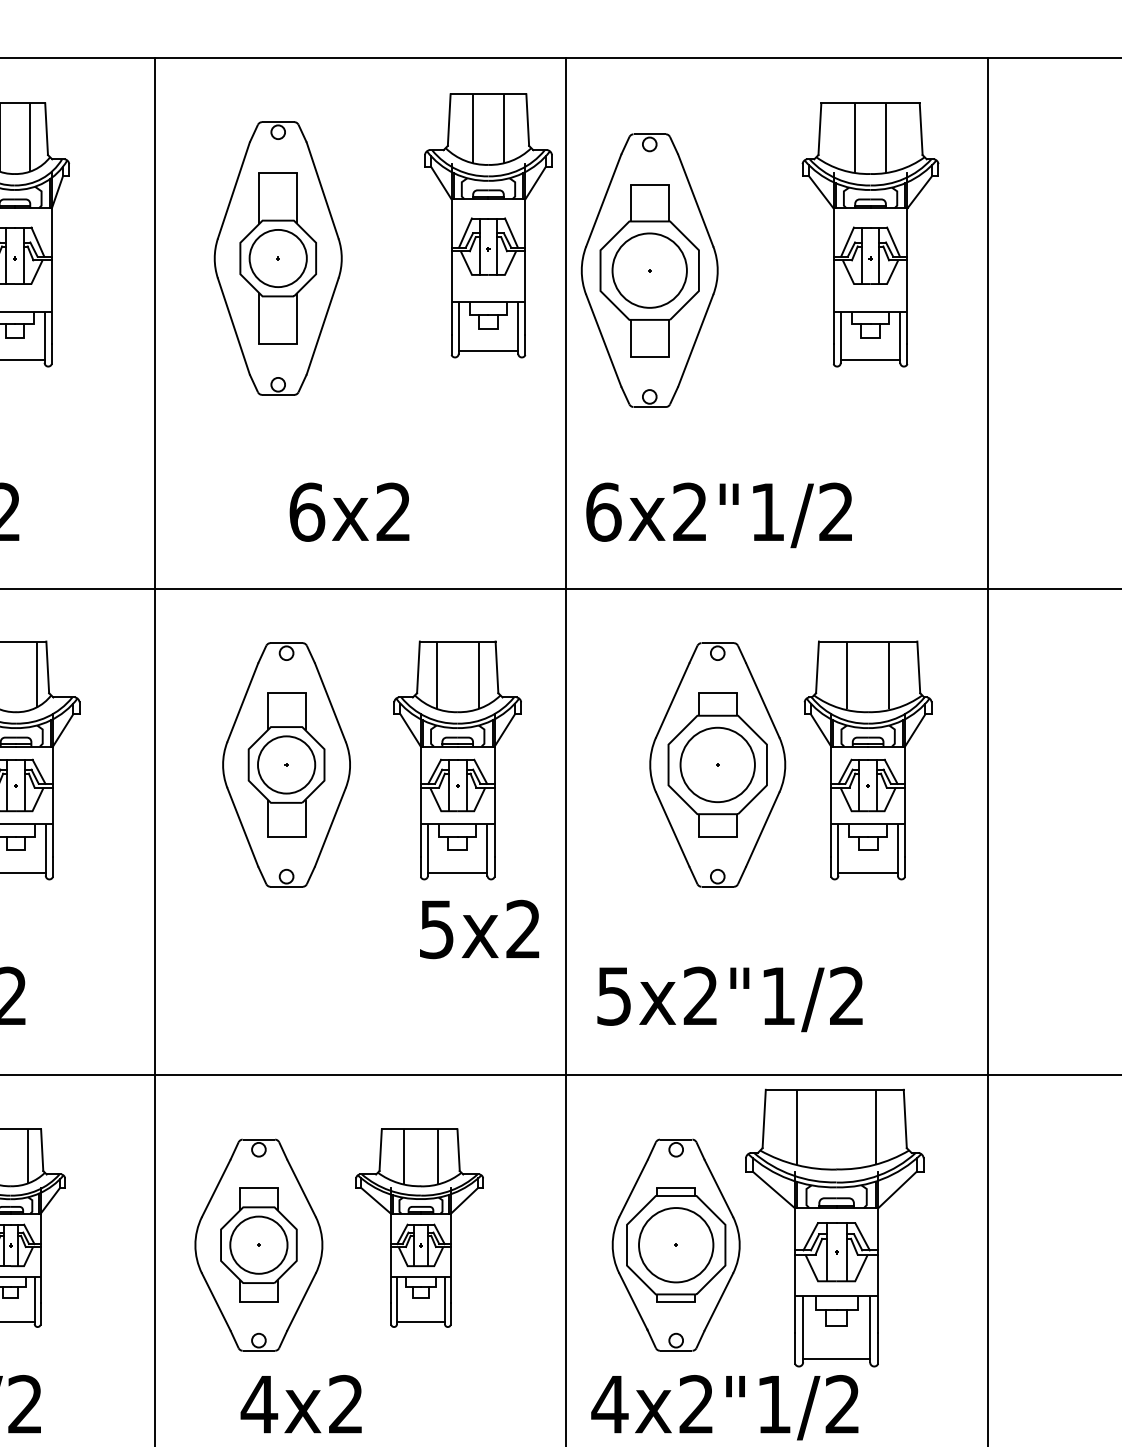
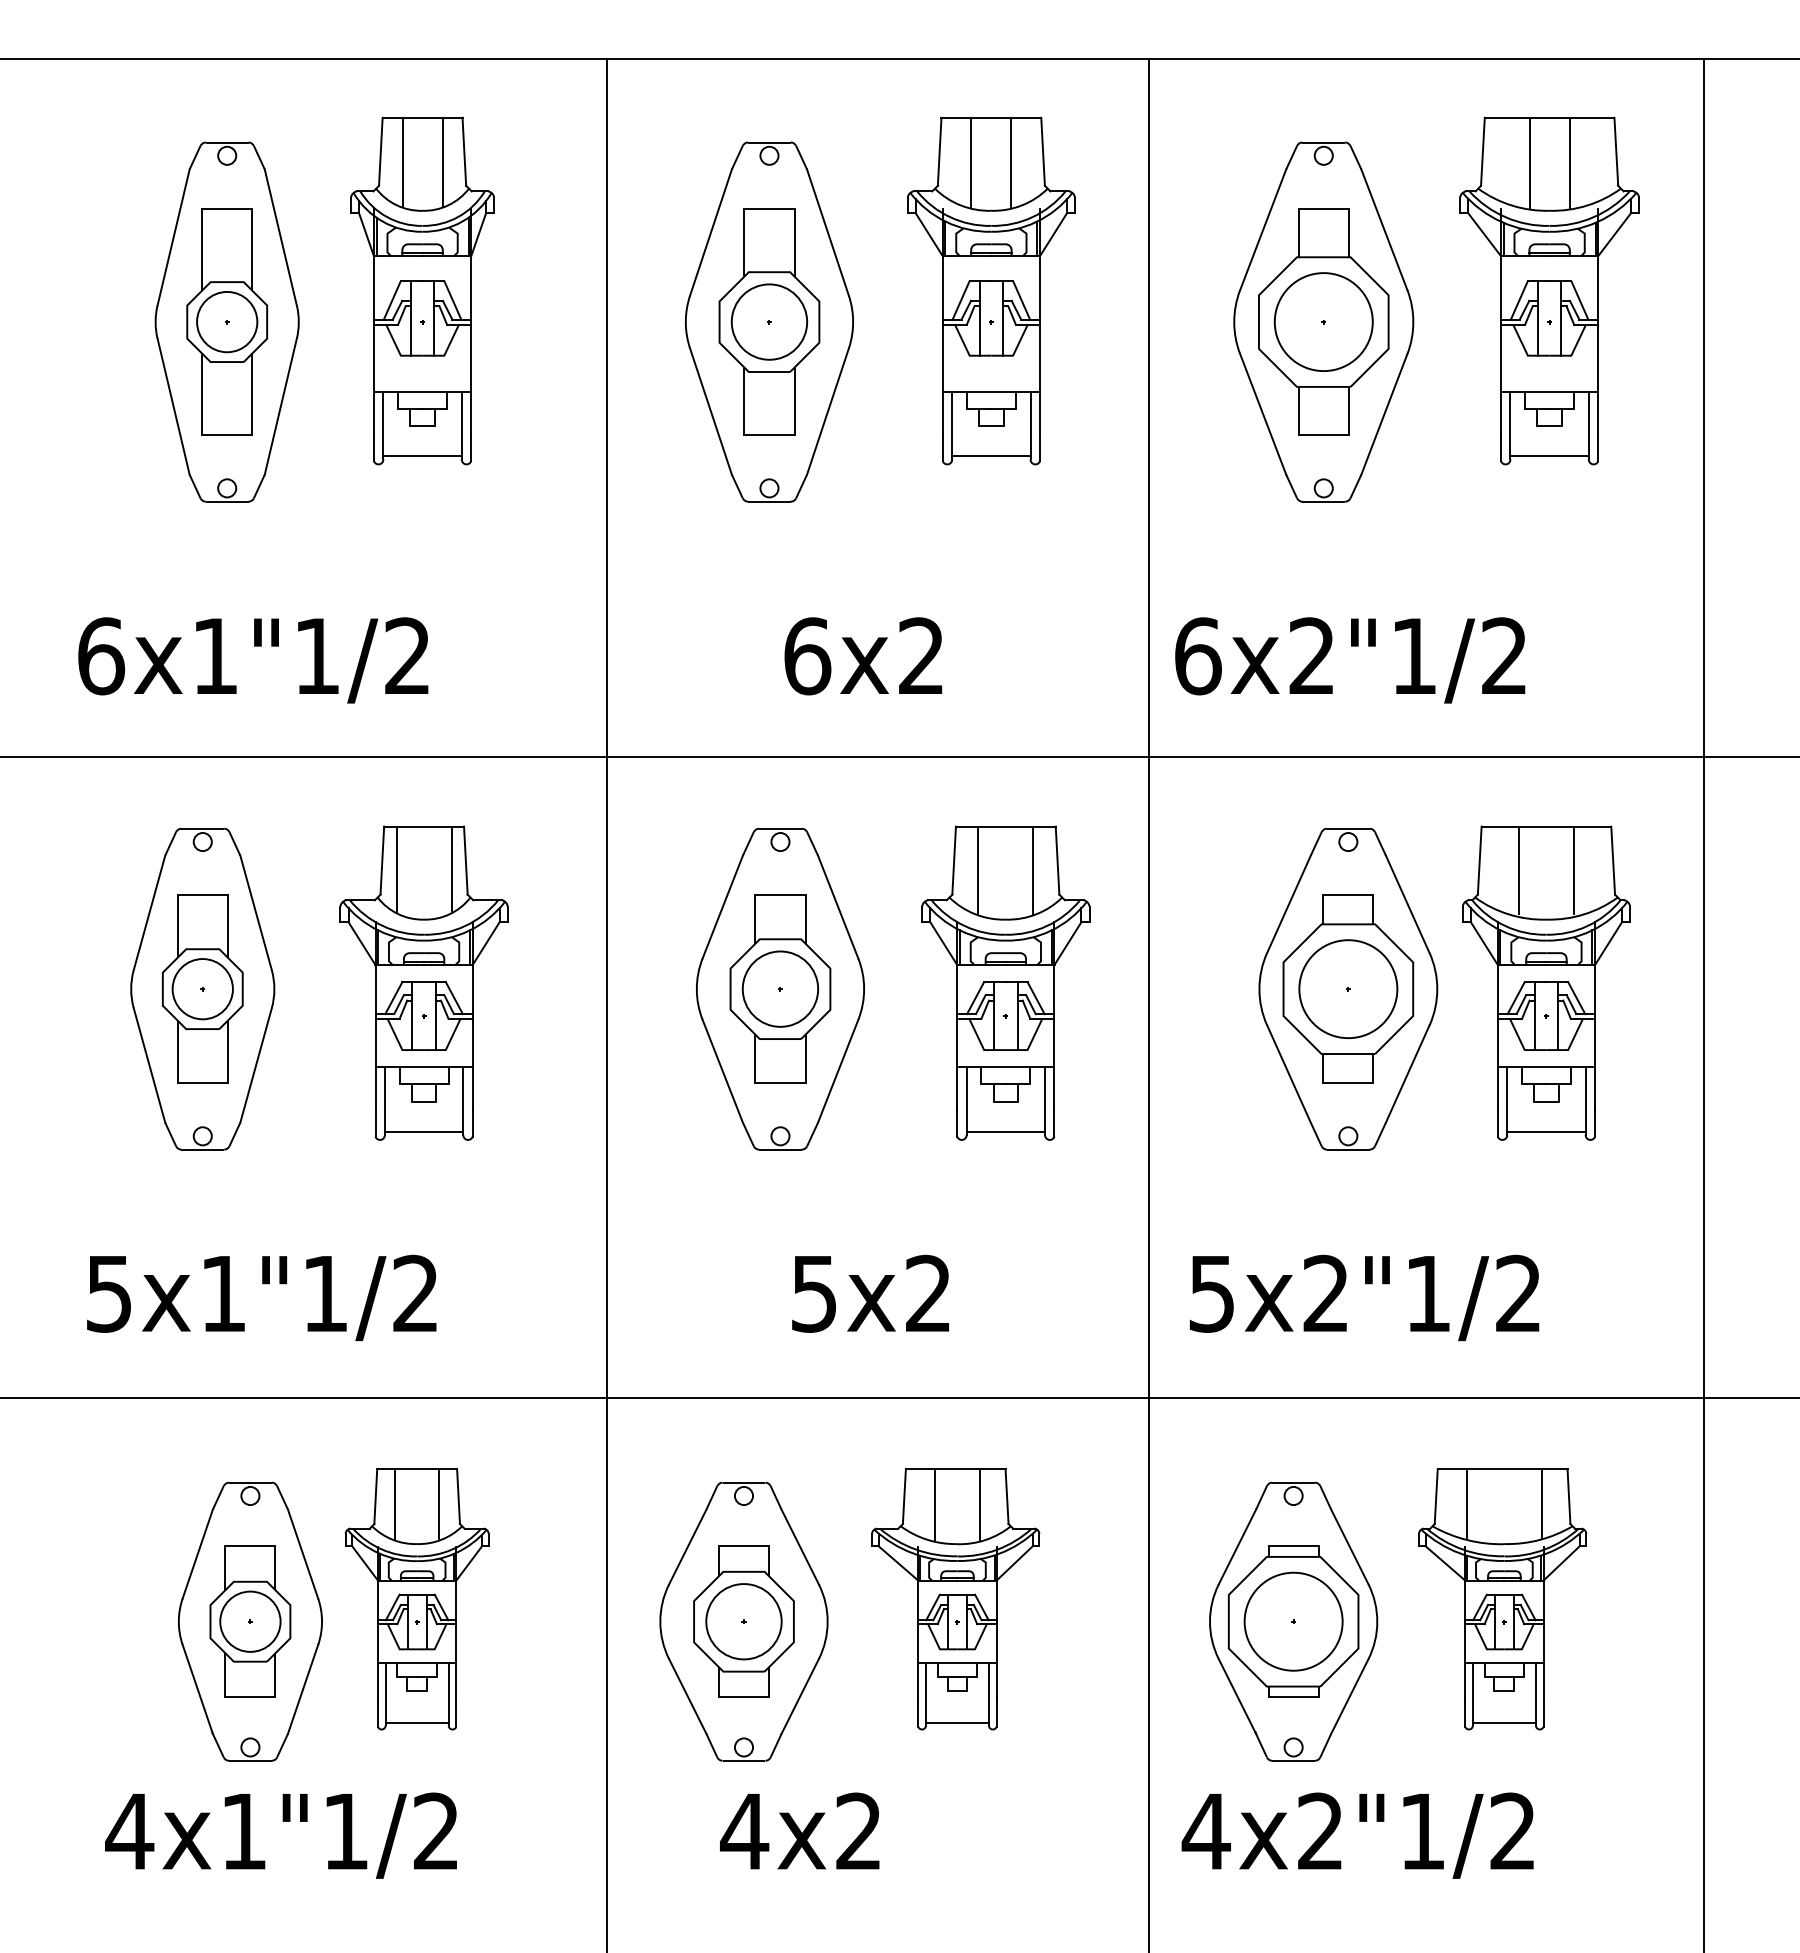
part: (488, 225) -> (991, 290), moved
part: (649, 270) -> (1323, 321), moved
text: (479, 929) -> (870, 1293), moved
part: (834, 1228) -> (1502, 1599), size x0.71

